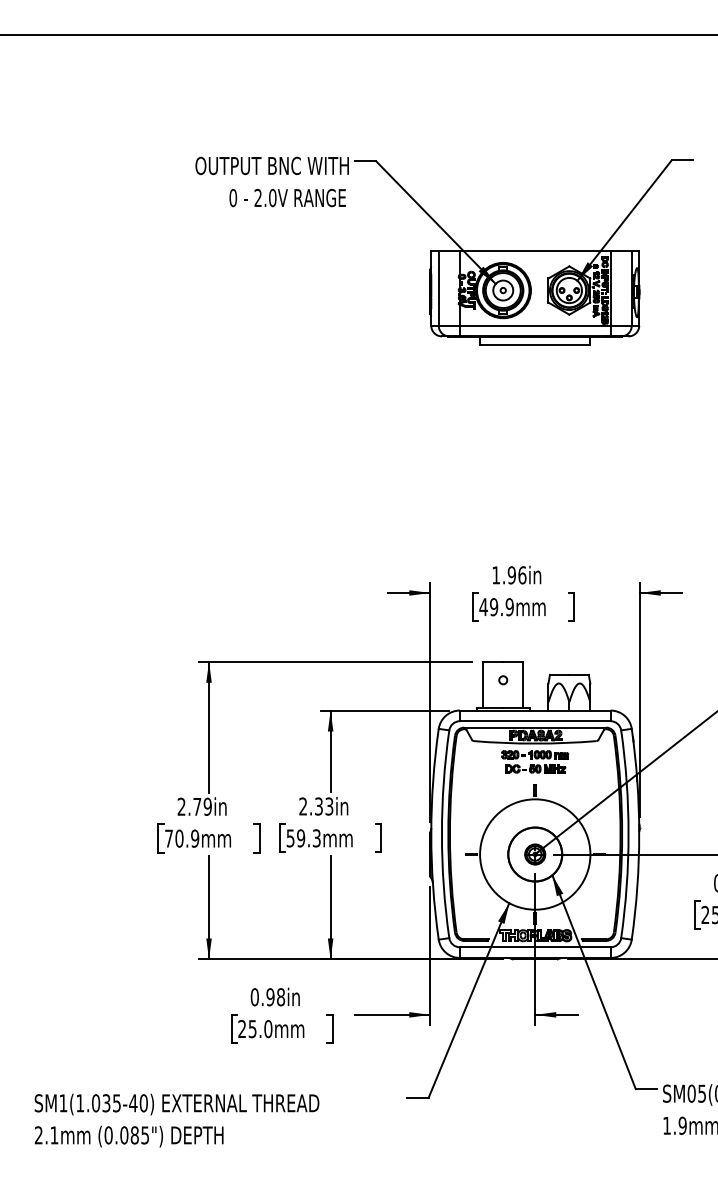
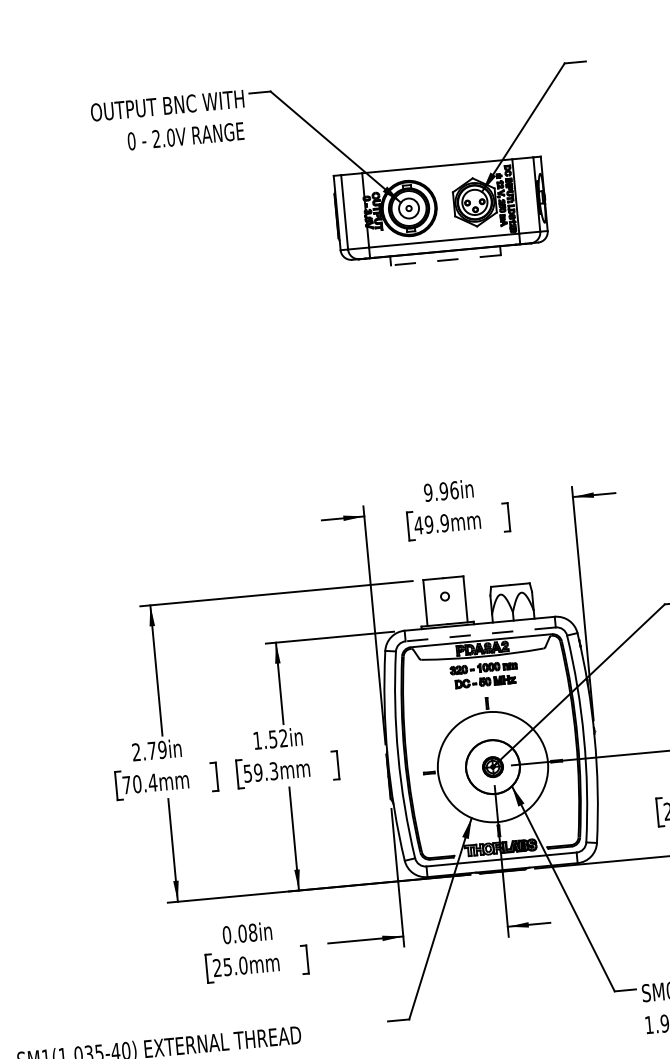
line: (534, 345) -> (445, 260), solid -> dashed
text: (496, 575) -> (428, 492), 1.96in -> 9.96in
line: (534, 721) -> (479, 634), solid -> dashed
text: (316, 806) -> (270, 739), 2.33in -> 1.52in
text: (194, 838) -> (152, 782), 70.9mm -> 70.4mm
text: (270, 997) -> (242, 933), 0.98in -> 0.08in

